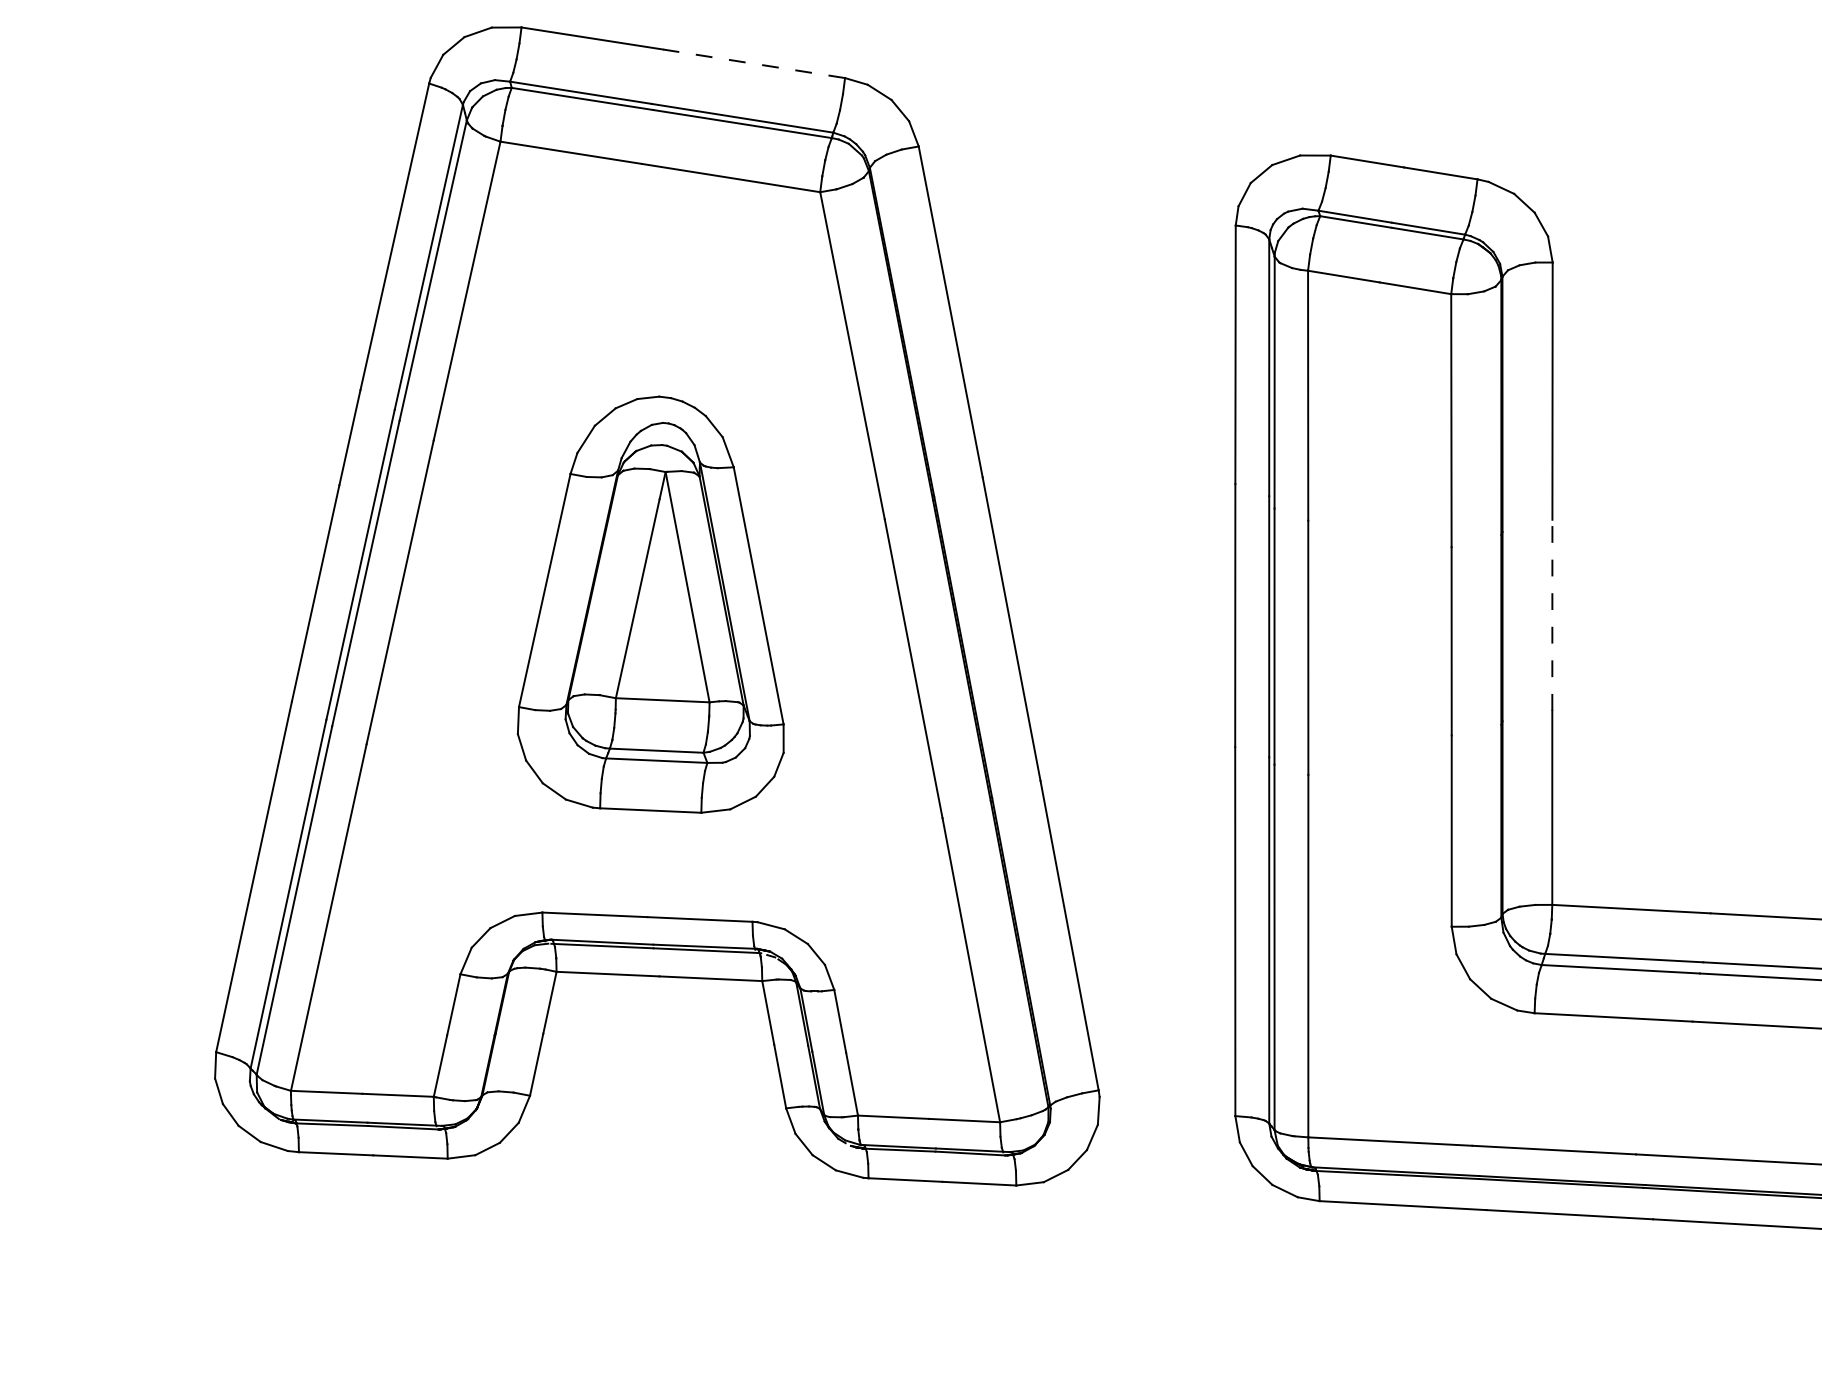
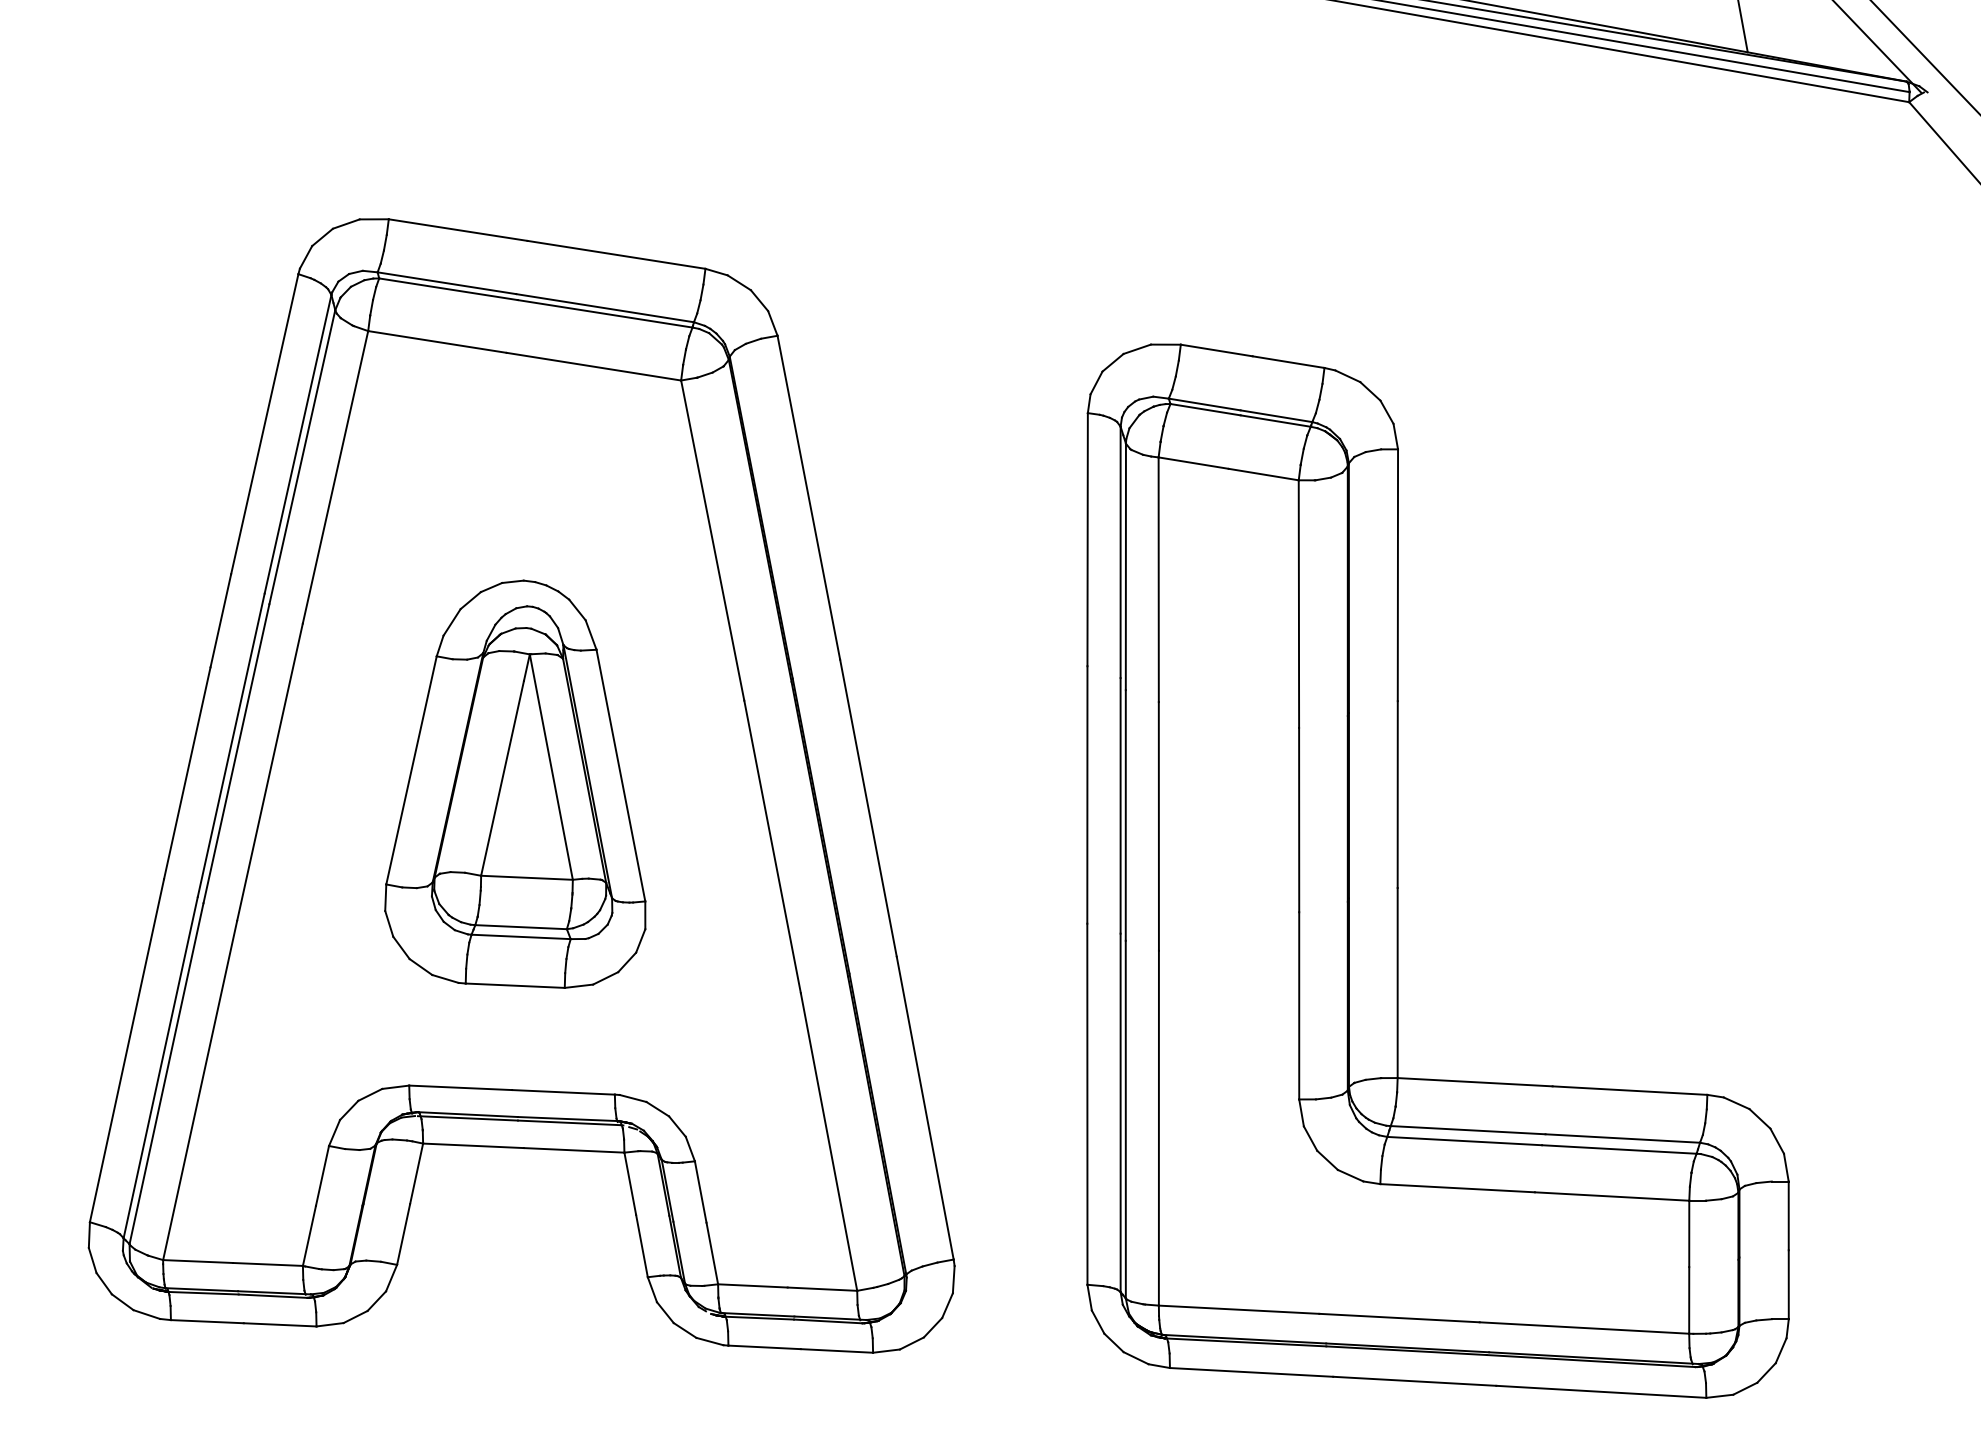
line: (754, 63) -> (616, 254), dashed -> solid
line: (1552, 615) -> (1397, 794), dashed -> solid

